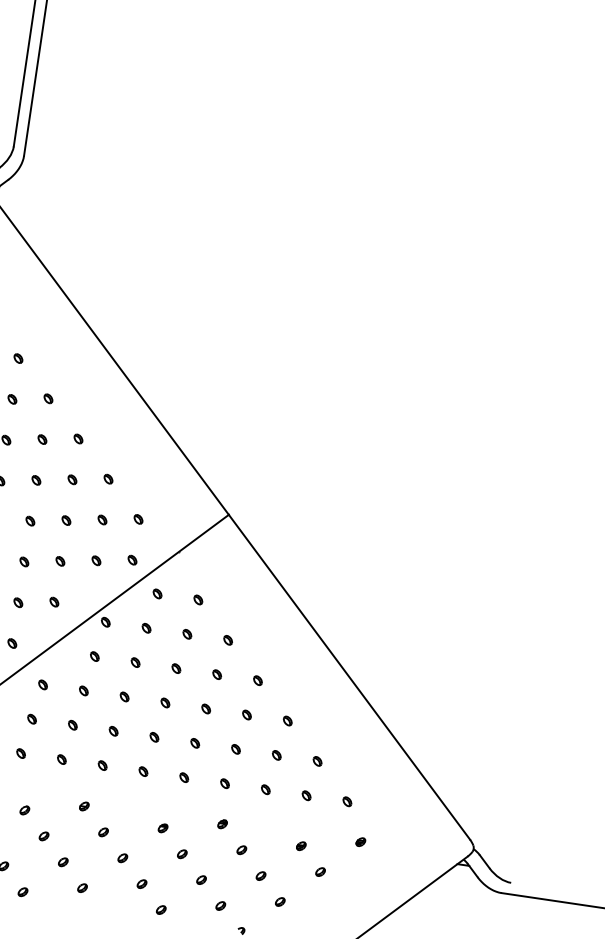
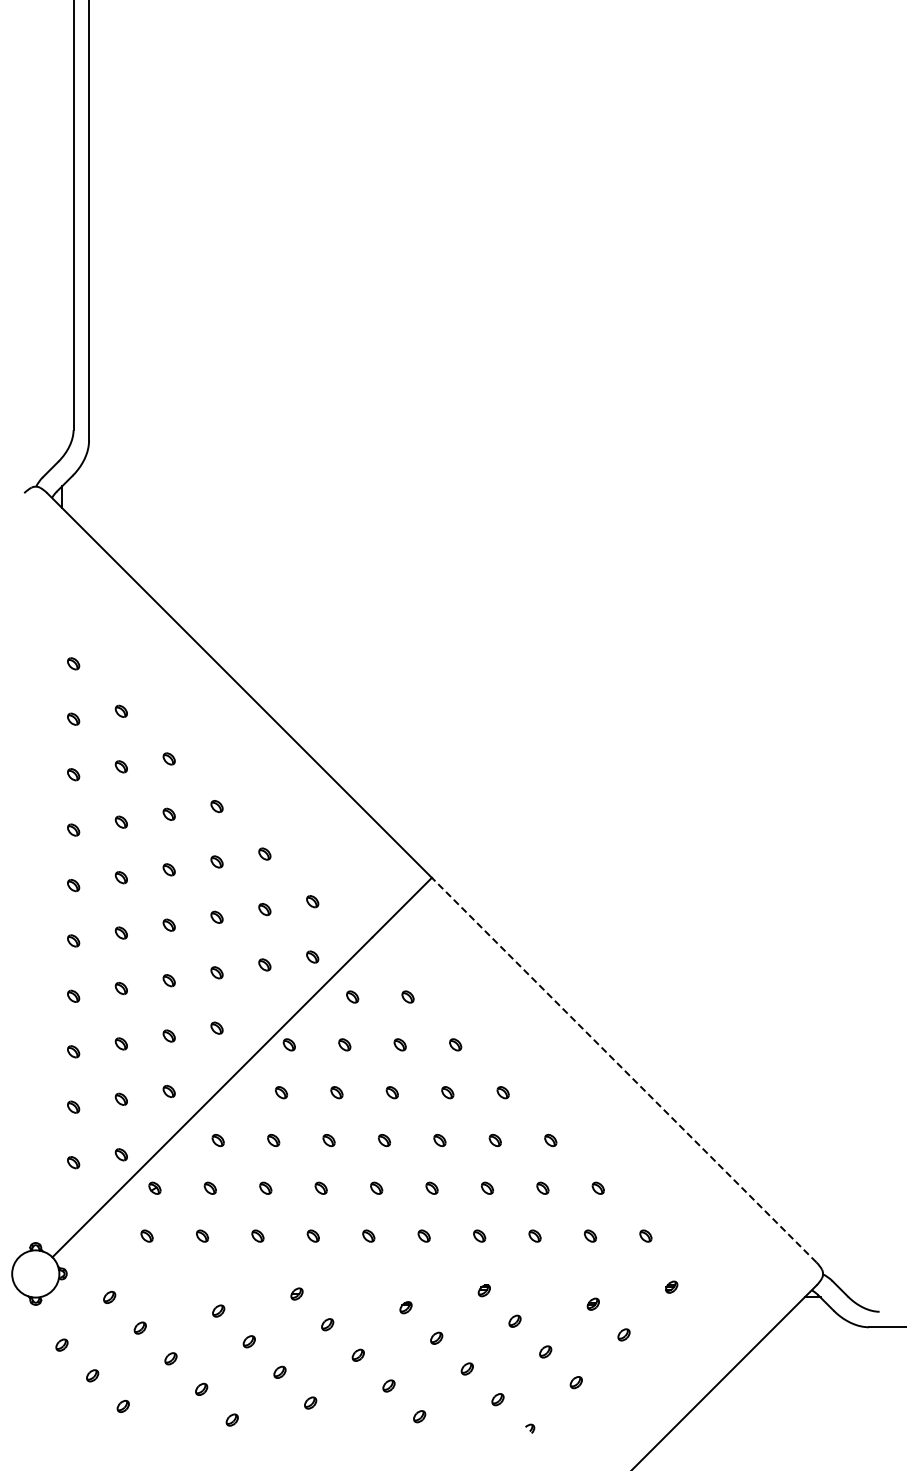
line: (349, 677) -> (624, 1070), solid -> dashed

